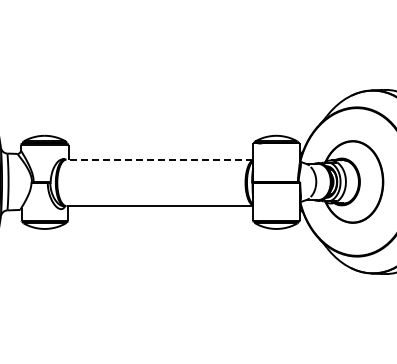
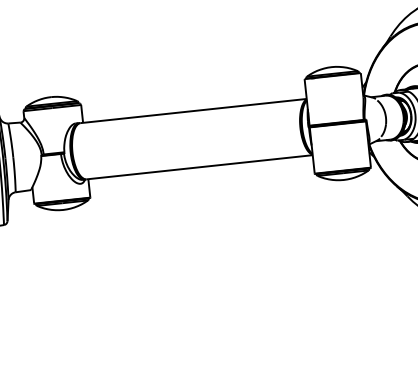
line: (159, 159) -> (193, 110), dashed -> solid

